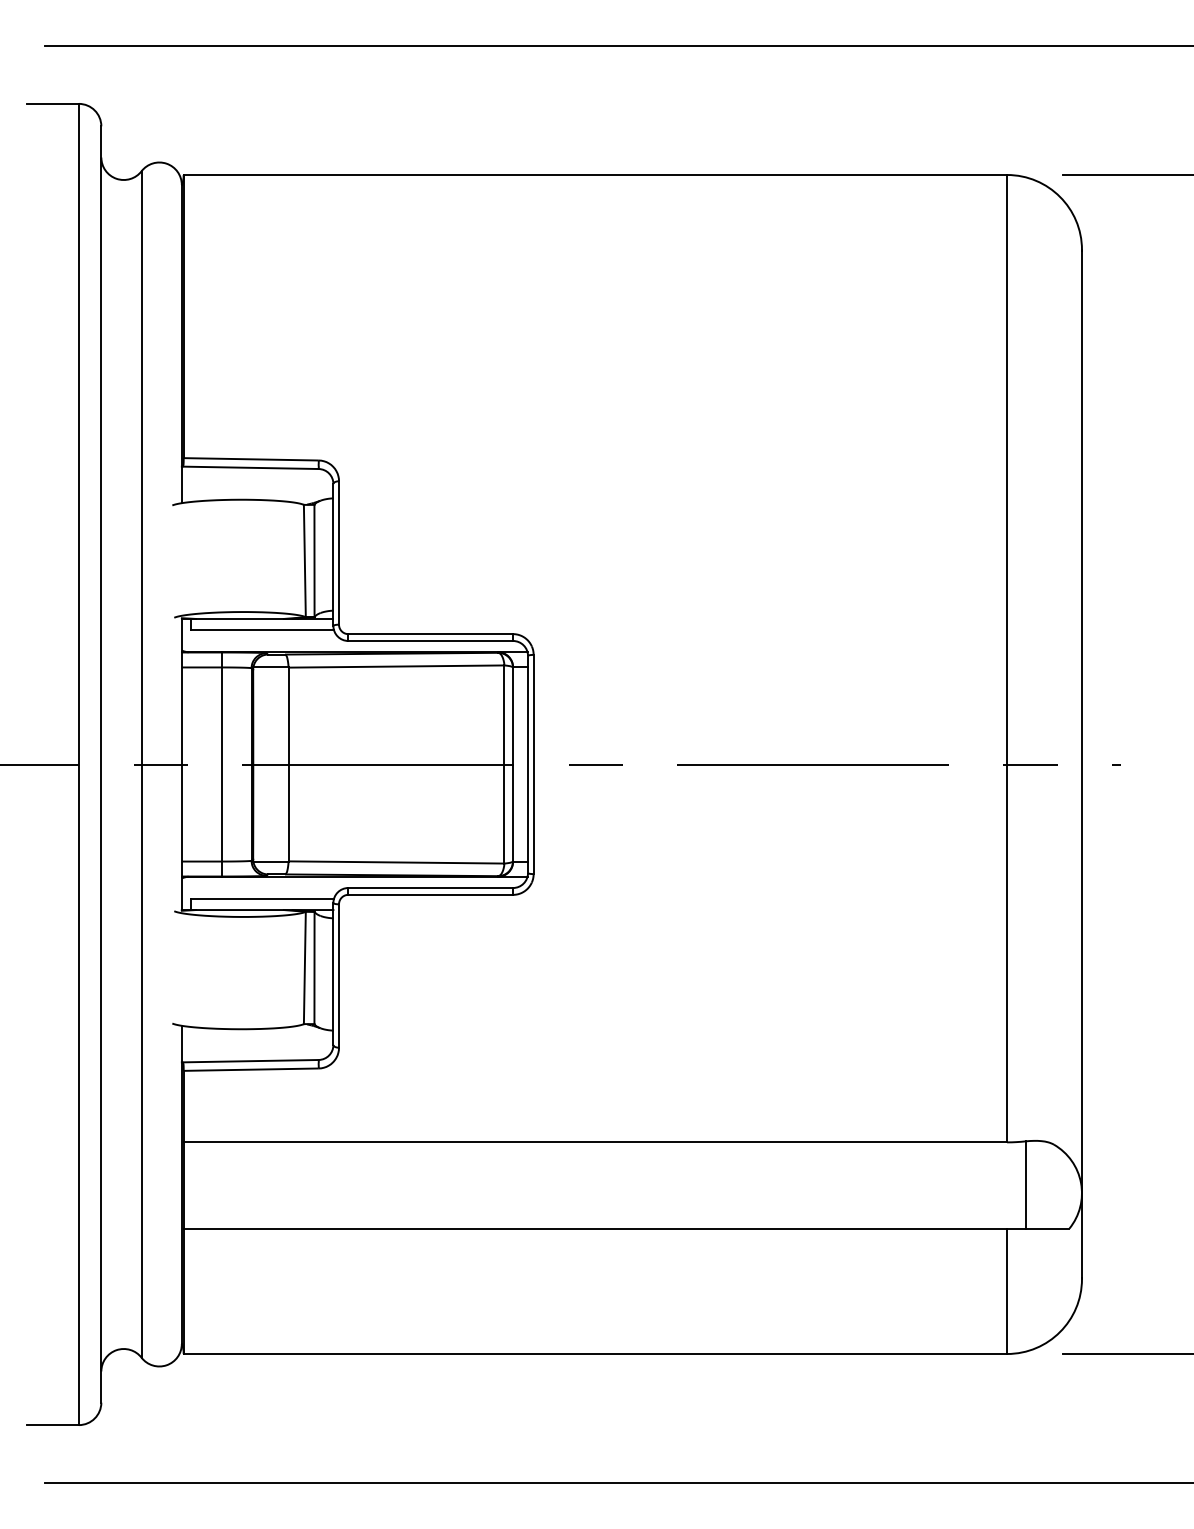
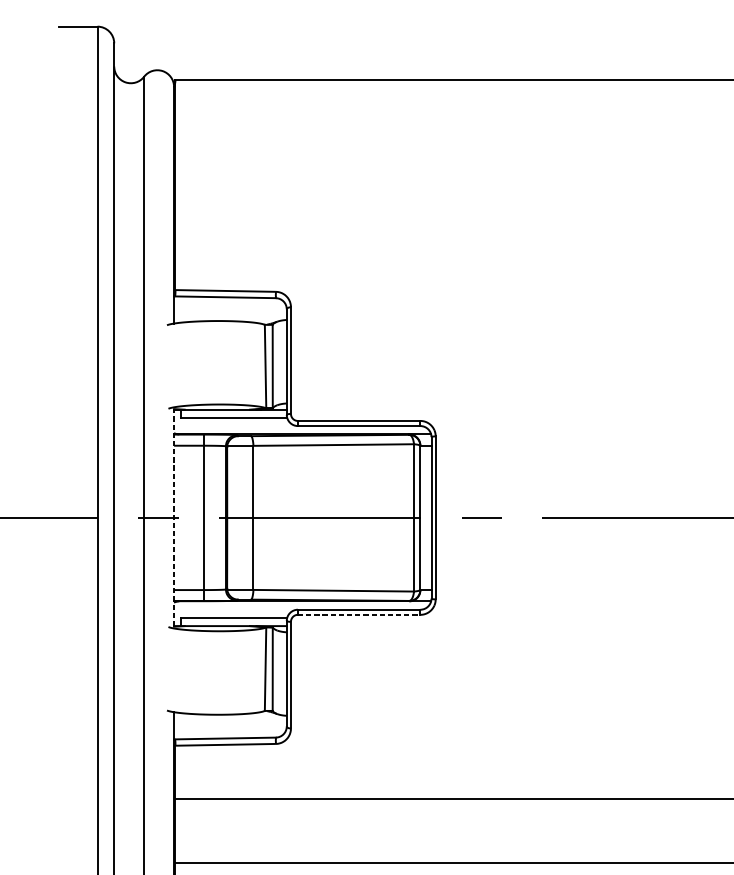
line: (181, 764) -> (173, 517), solid -> dashed
line: (431, 894) -> (359, 614), solid -> dashed

